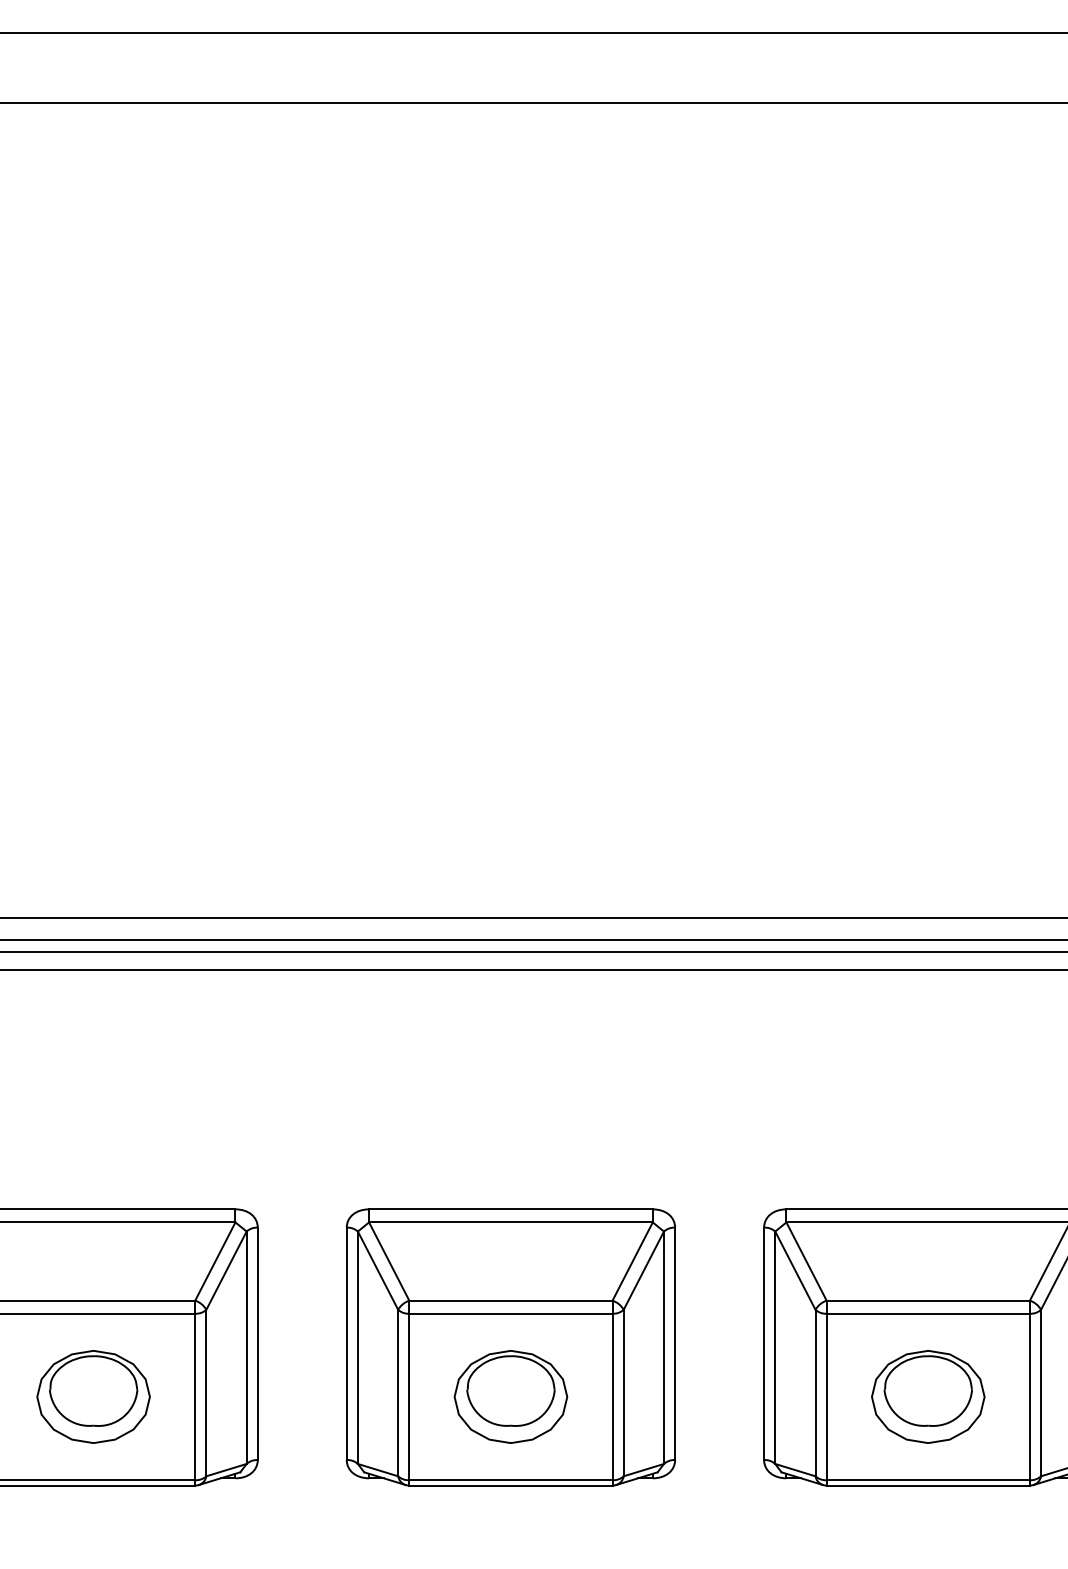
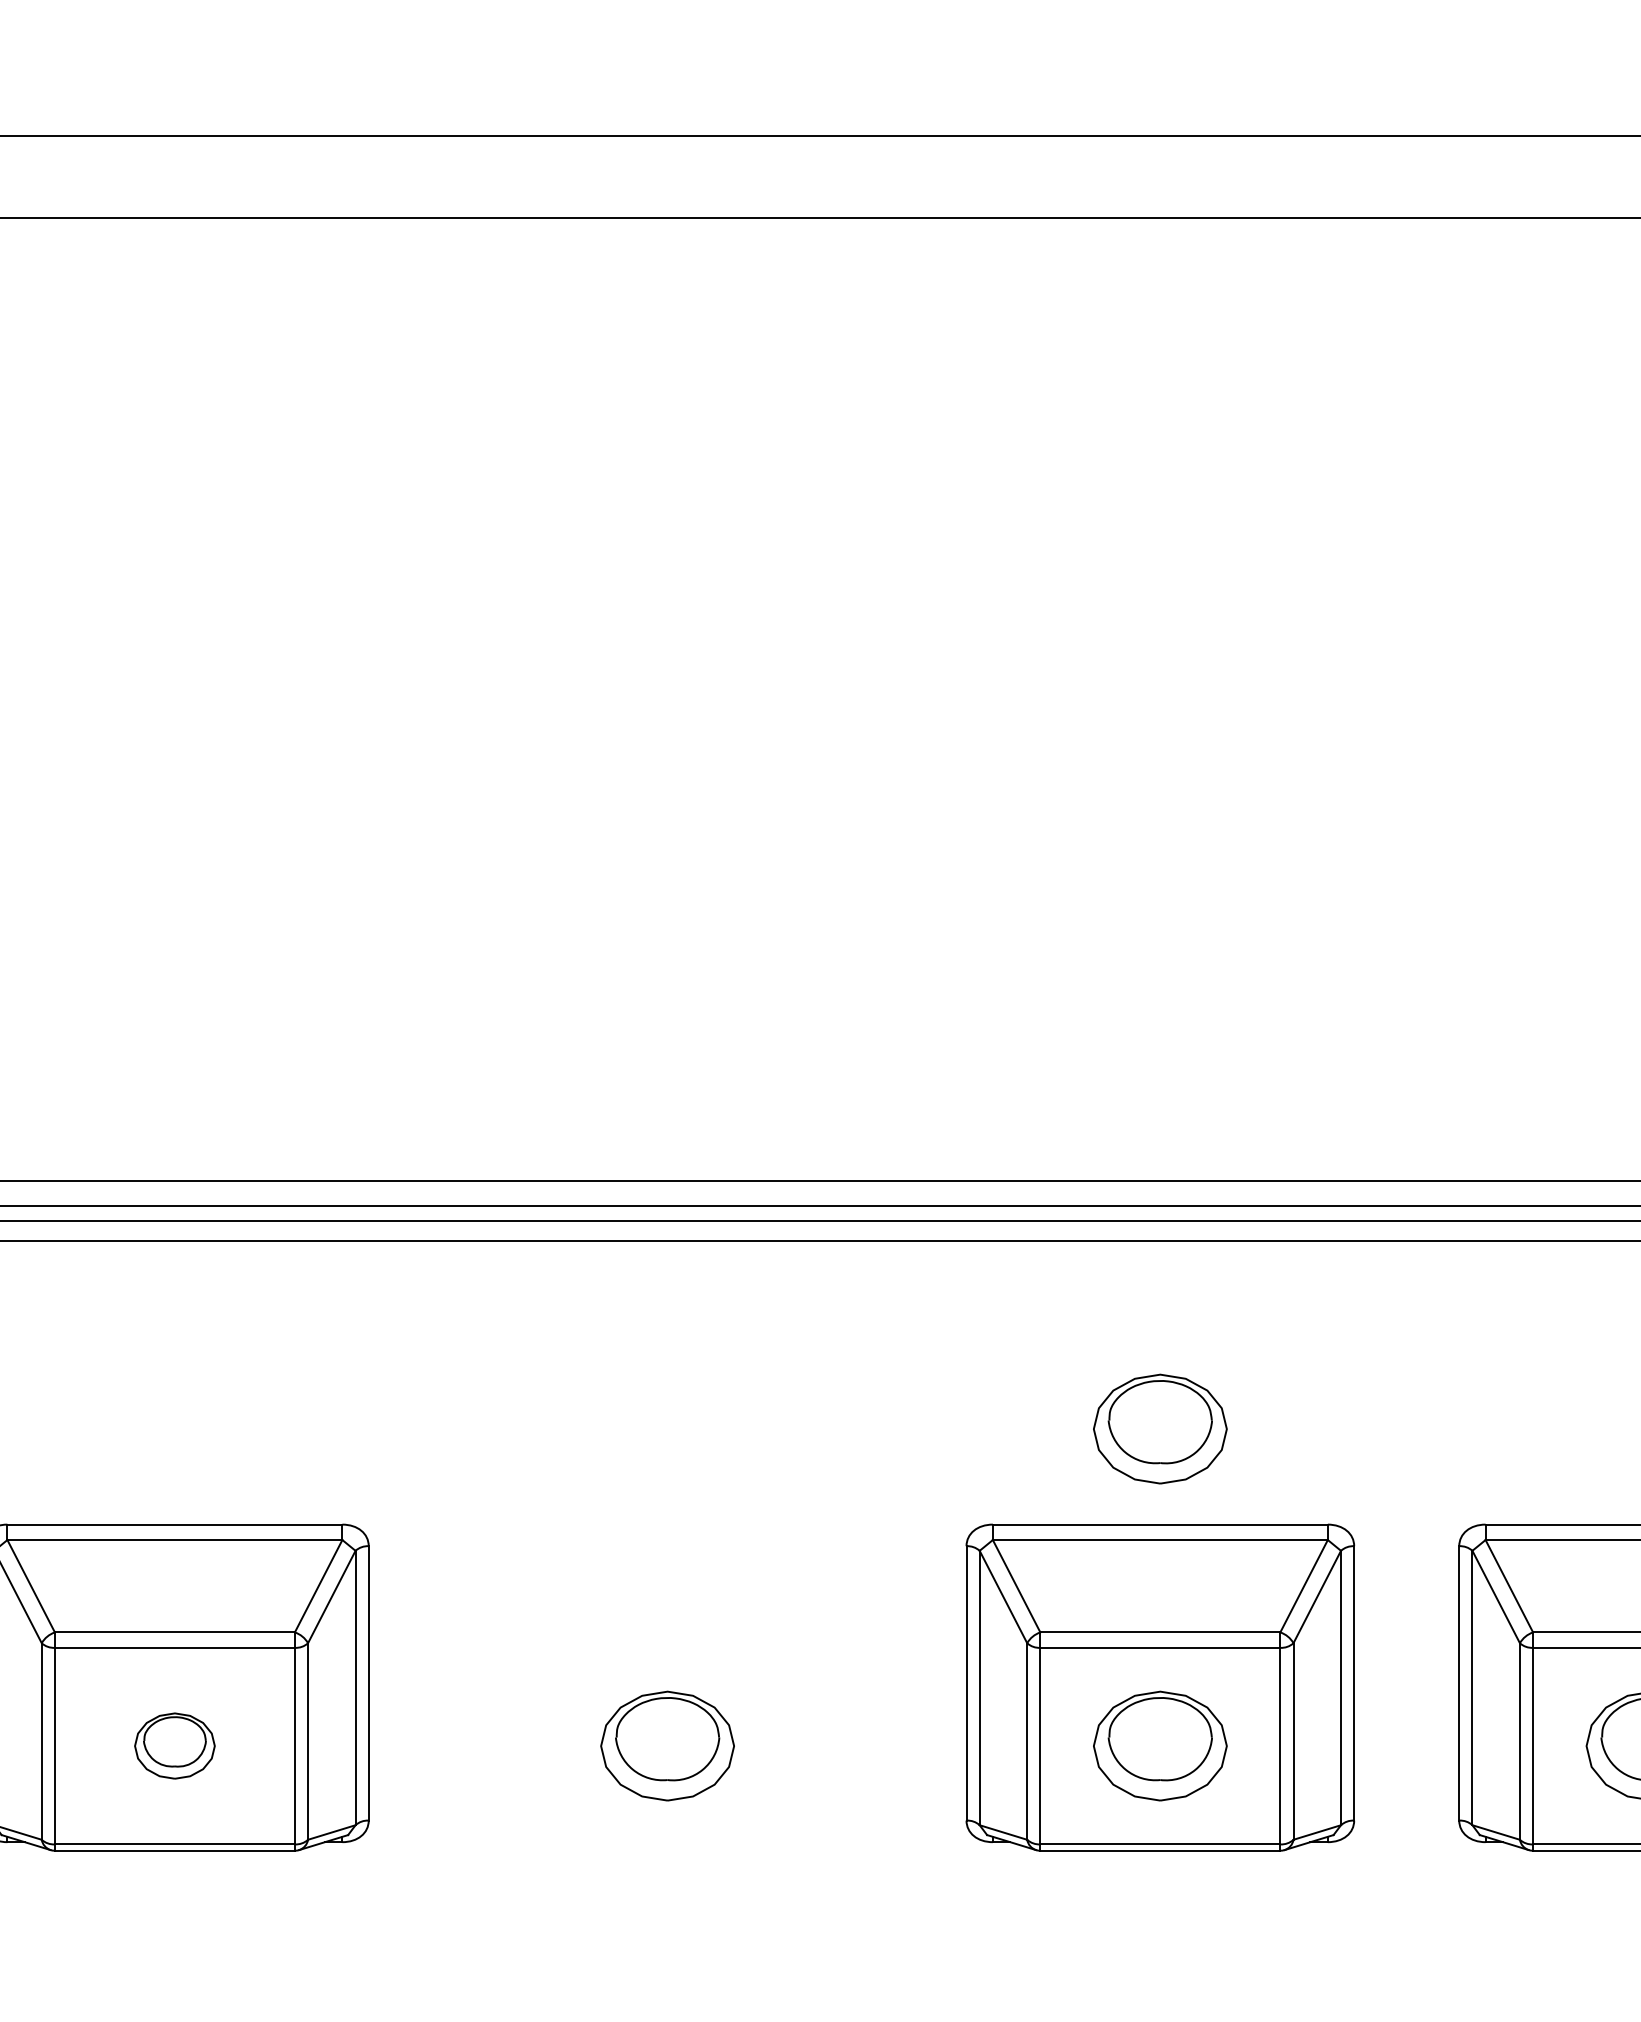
part: (928, 1127) -> (1160, 1428), added
part: (510, 1347) -> (667, 1687), removed
part: (93, 1396) -> (174, 1745), size x0.6

